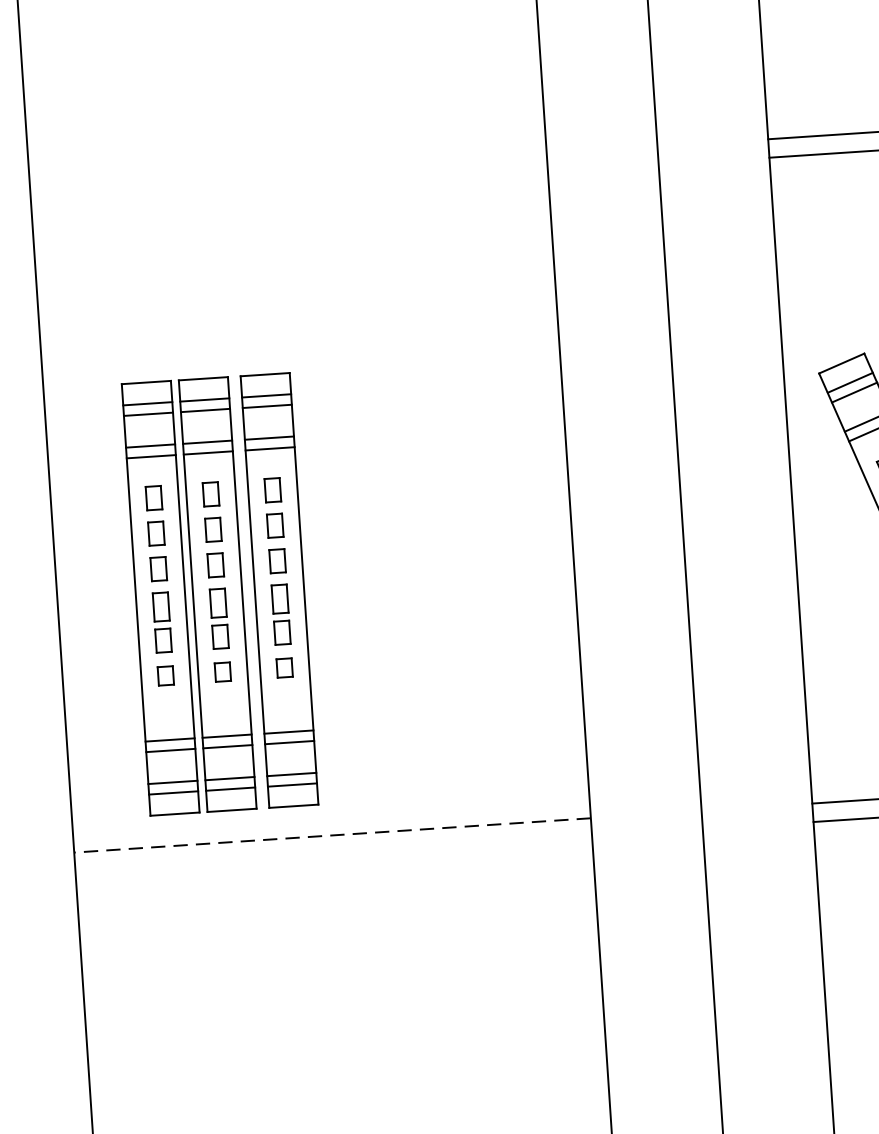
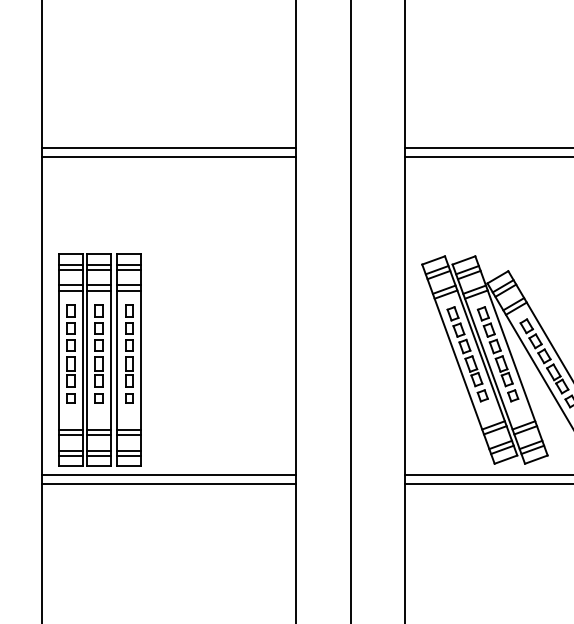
line: (288, 171) -> (169, 148), added
line: (290, 189) -> (169, 157), added
part: (218, 593) -> (99, 359), moved
line: (332, 835) -> (169, 474), dashed -> solid
line: (334, 853) -> (169, 483), added

